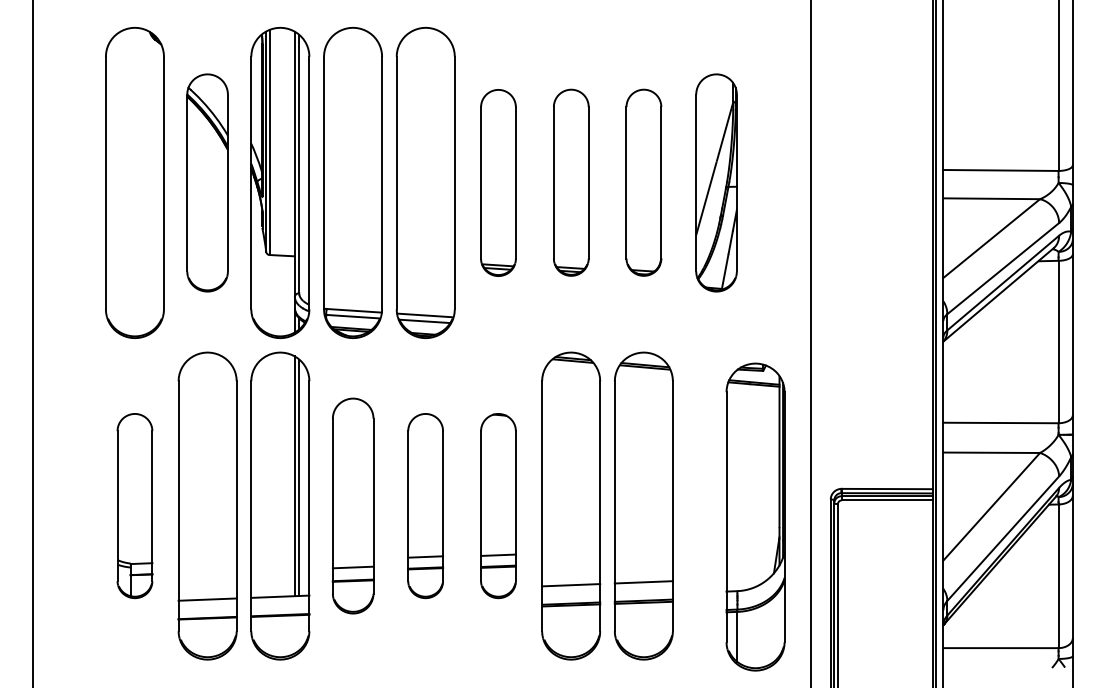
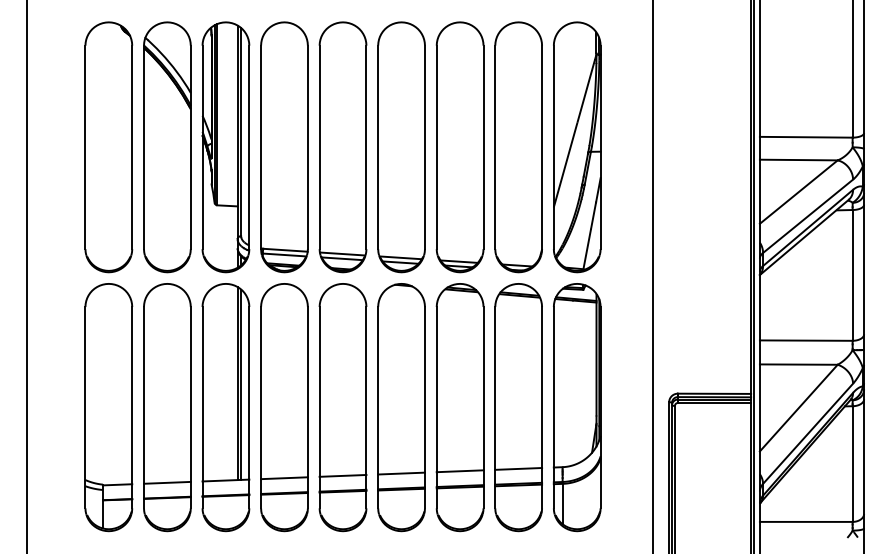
part: (207, 182) -> (167, 146), size x1.43
part: (498, 182) -> (401, 146), size x1.67
part: (571, 182) -> (460, 146), size x1.67
part: (643, 182) -> (518, 146), size x1.67
part: (716, 182) -> (577, 146), size x1.43
part: (134, 505) -> (108, 407), size x1.67
part: (353, 505) -> (284, 407), size x1.43
part: (425, 505) -> (342, 407), size x1.67
part: (498, 505) -> (401, 407), size x1.67
part: (755, 516) -> (577, 407), moved

